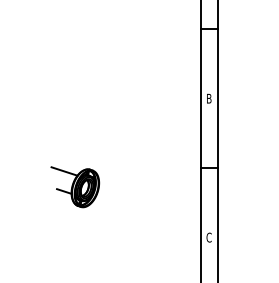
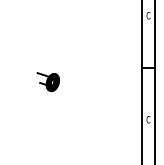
text: (208, 98) -> (148, 15), B -> C
part: (75, 187) -> (48, 82), size x0.6

